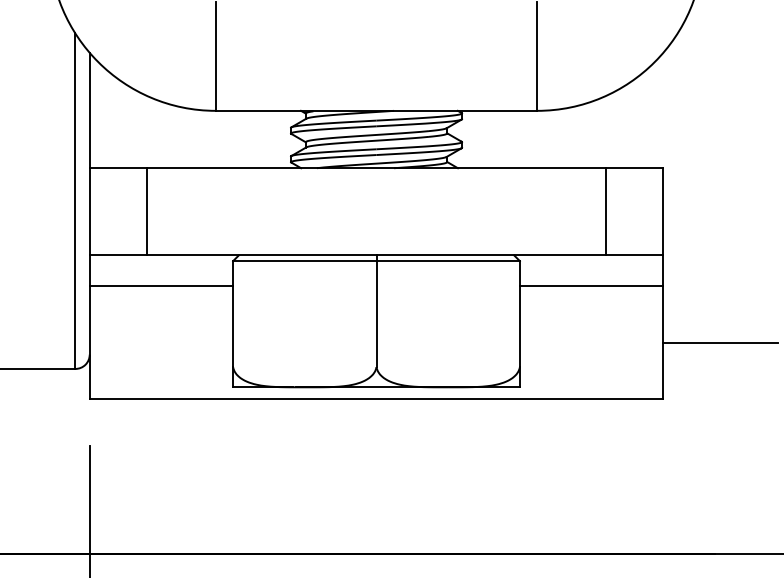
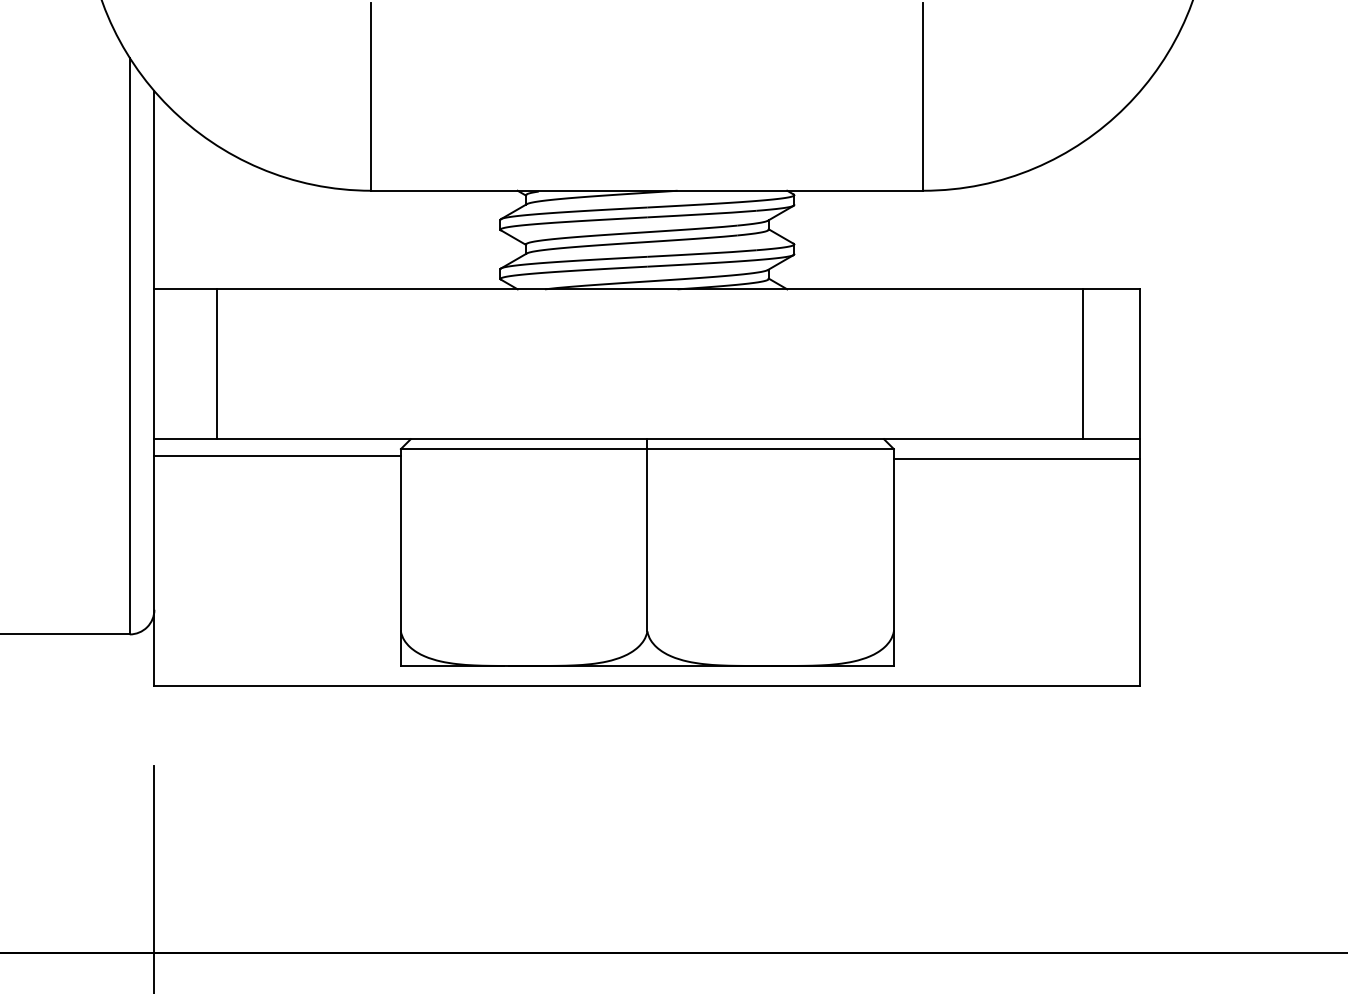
line: (147, 211) -> (217, 363), moved
line: (605, 211) -> (1082, 363), moved
line: (161, 286) -> (277, 456), moved
line: (591, 286) -> (1016, 460), moved
line: (720, 343) -> (1238, 590), removed

